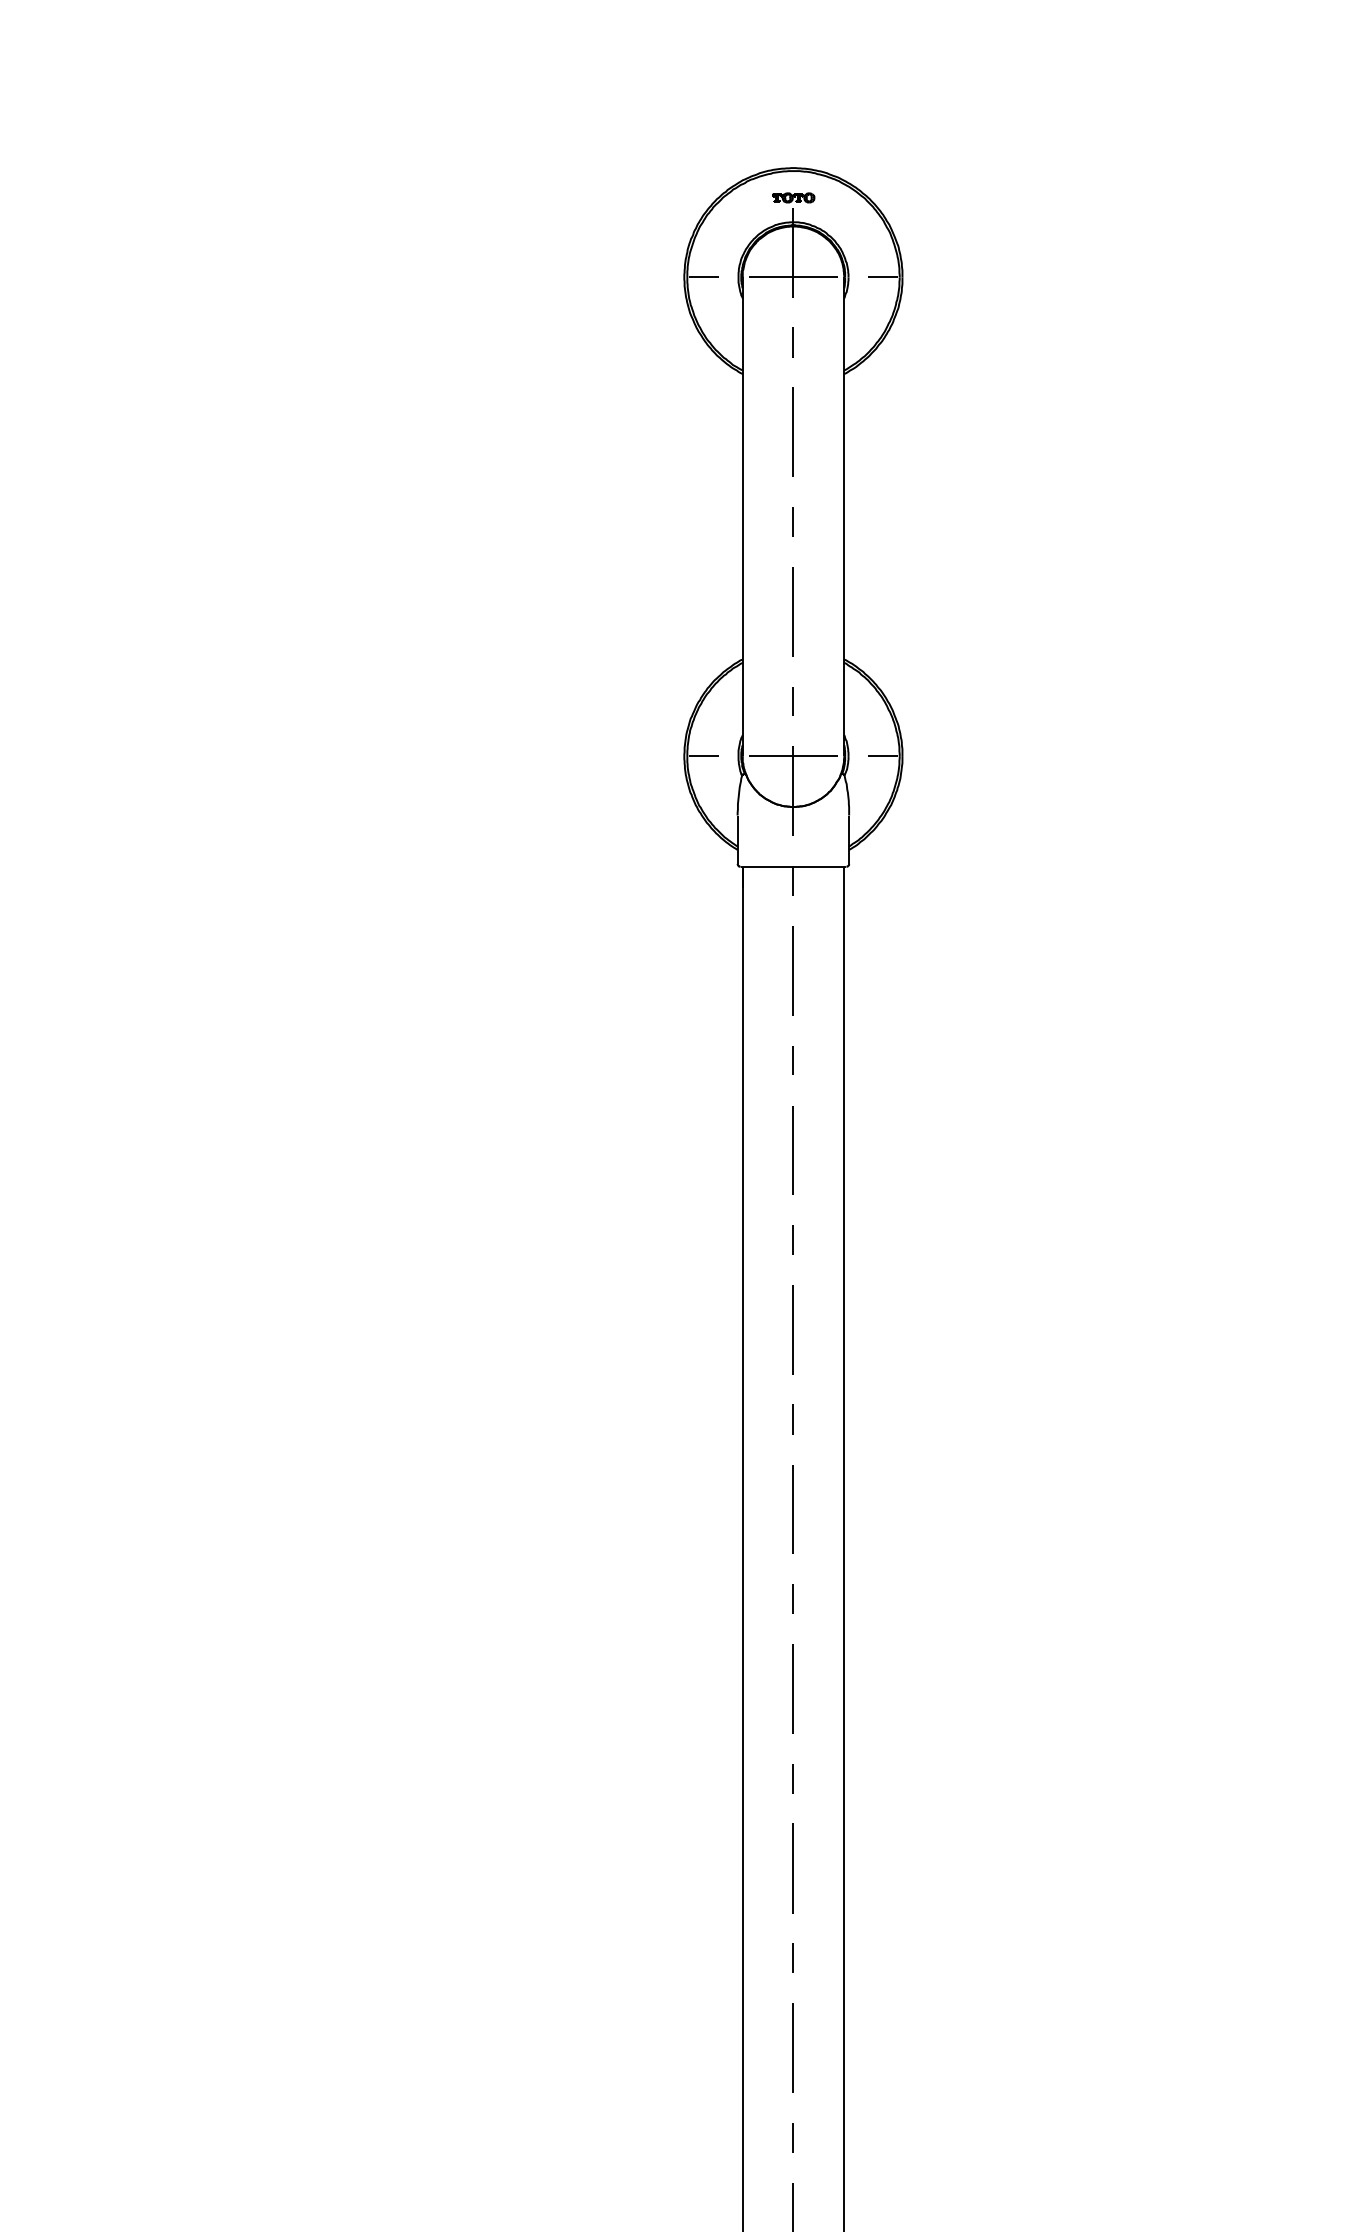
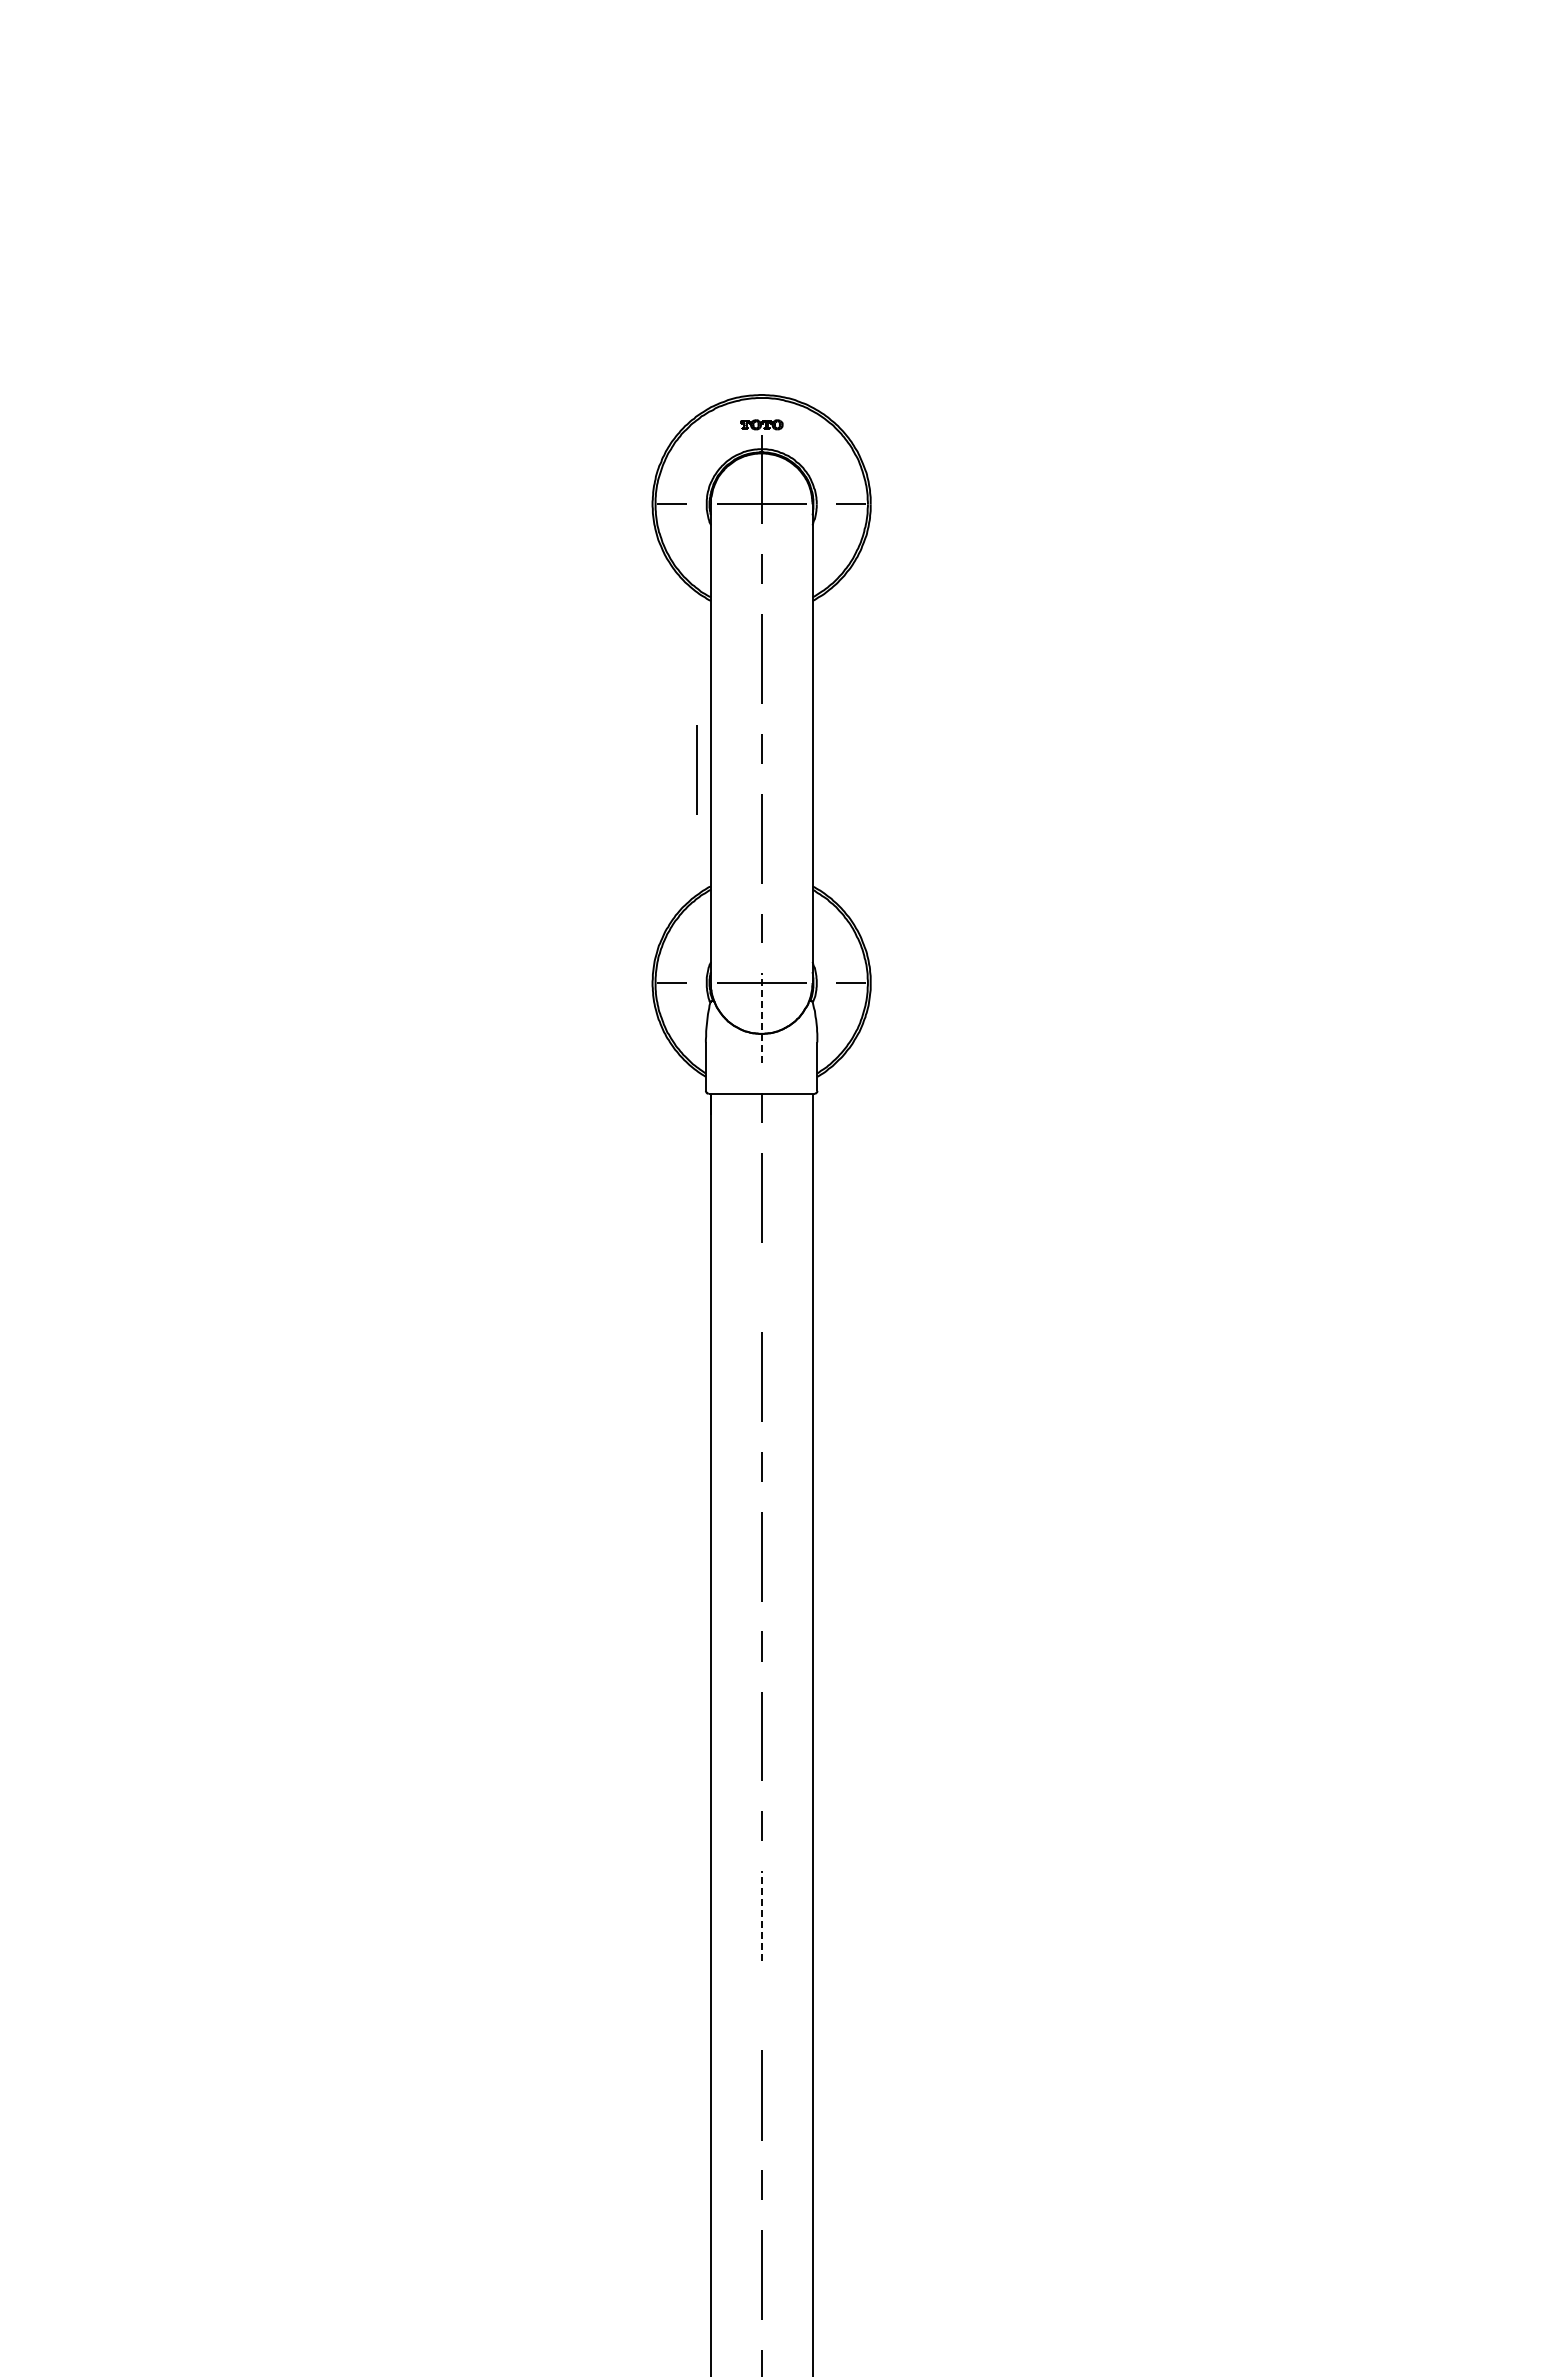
line: (728, 542) -> (696, 769), added
line: (793, 791) -> (761, 1018), solid -> dashed
line: (793, 1059) -> (761, 1286), removed
line: (793, 1688) -> (761, 1915), solid -> dashed
line: (793, 1778) -> (761, 2005), removed

